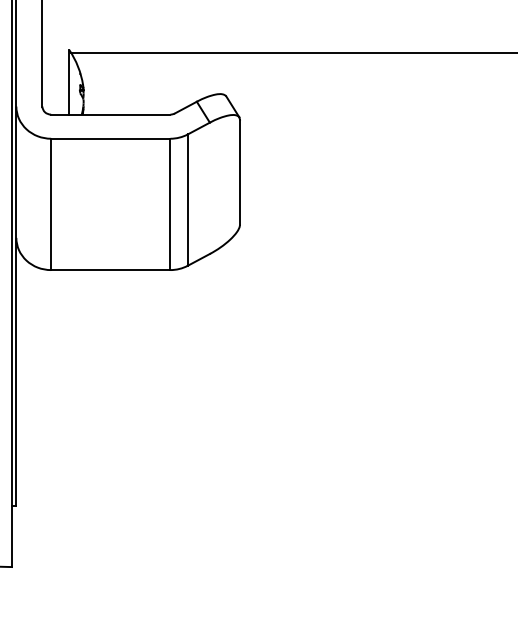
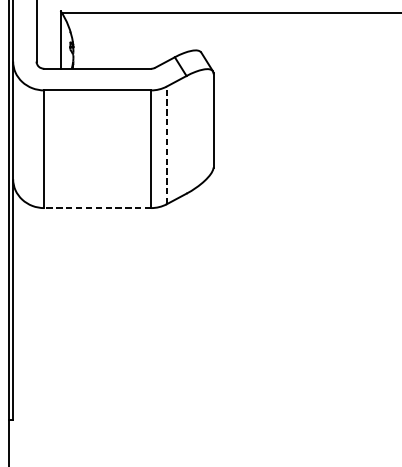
line: (187, 200) -> (166, 145), solid -> dashed
line: (110, 270) -> (97, 208), solid -> dashed

